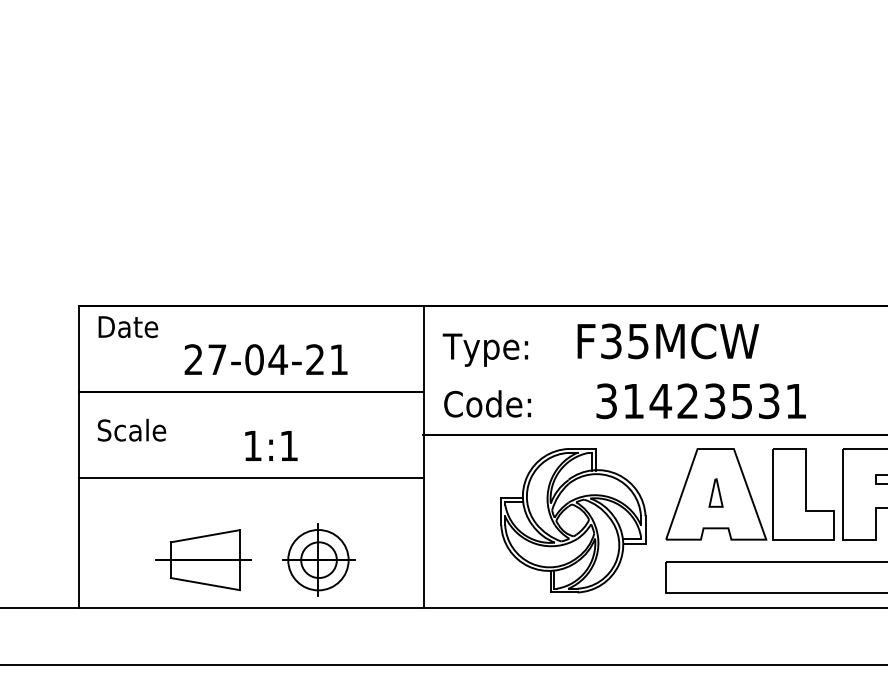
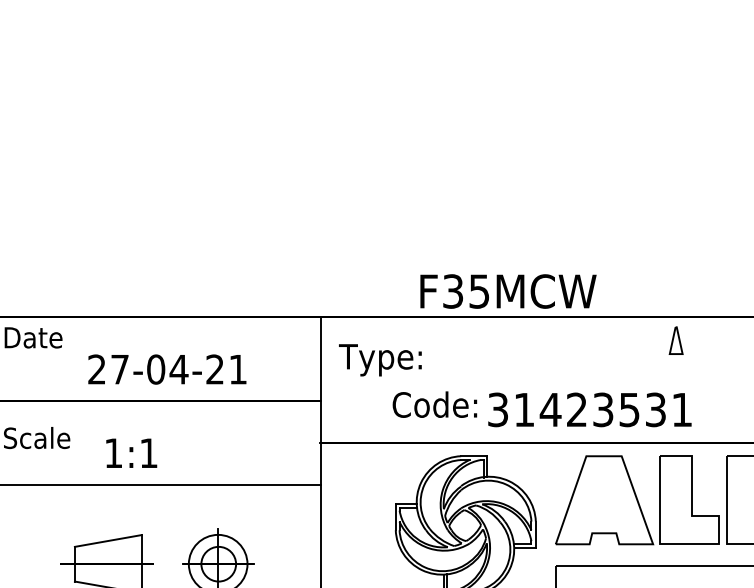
text: (668, 341) -> (508, 291), moved
text: (487, 403) -> (434, 404), moved
text: (271, 445) -> (131, 452), moved
part: (715, 492) -> (675, 340), moved

